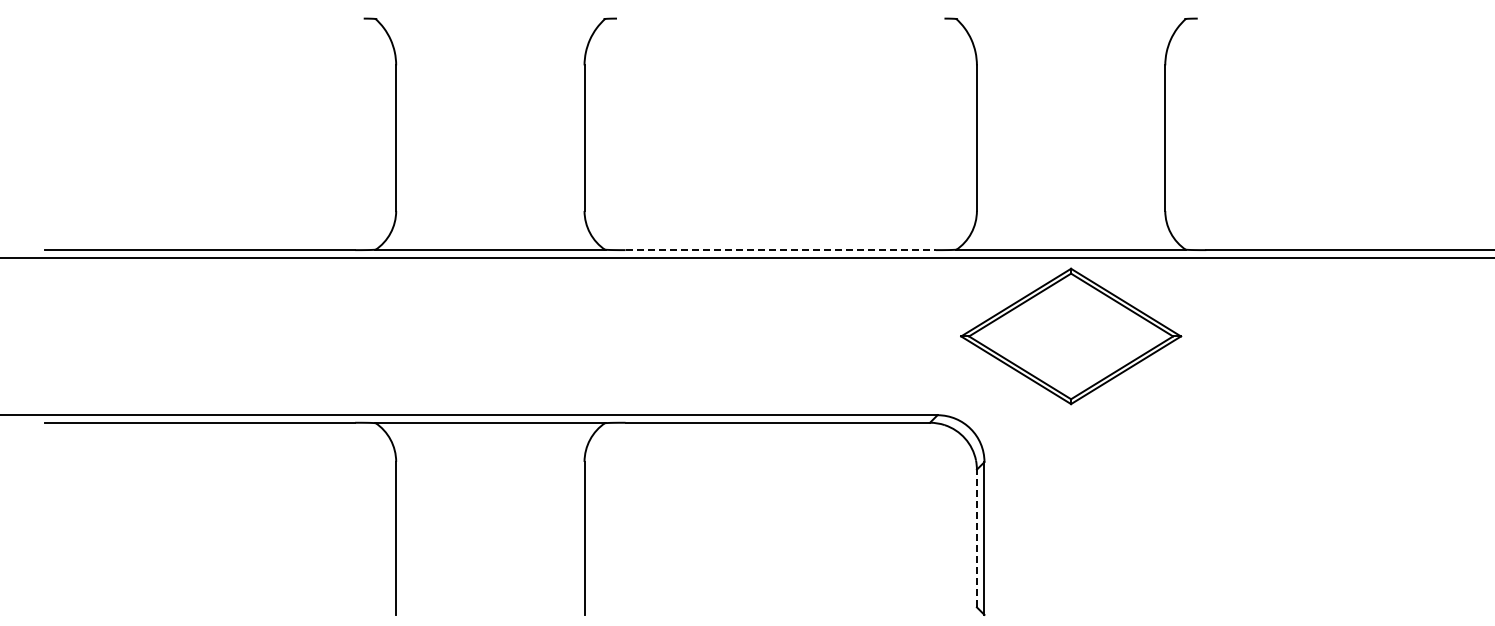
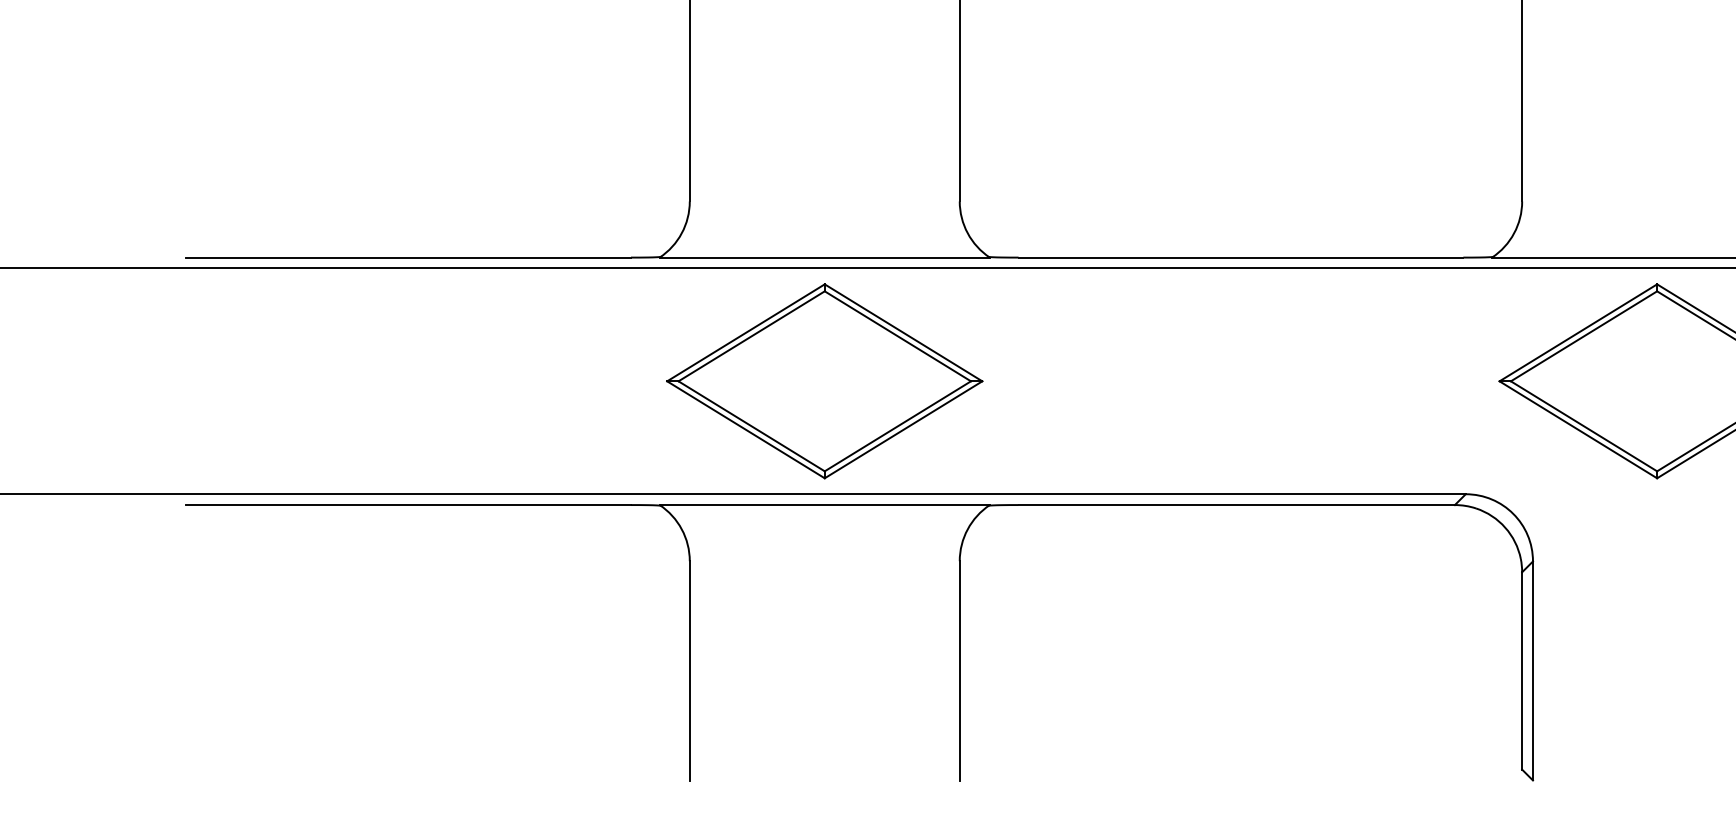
line: (781, 250) -> (1242, 258), dashed -> solid
part: (490, 336) -> (824, 381), added
line: (976, 538) -> (1521, 670), dashed -> solid

